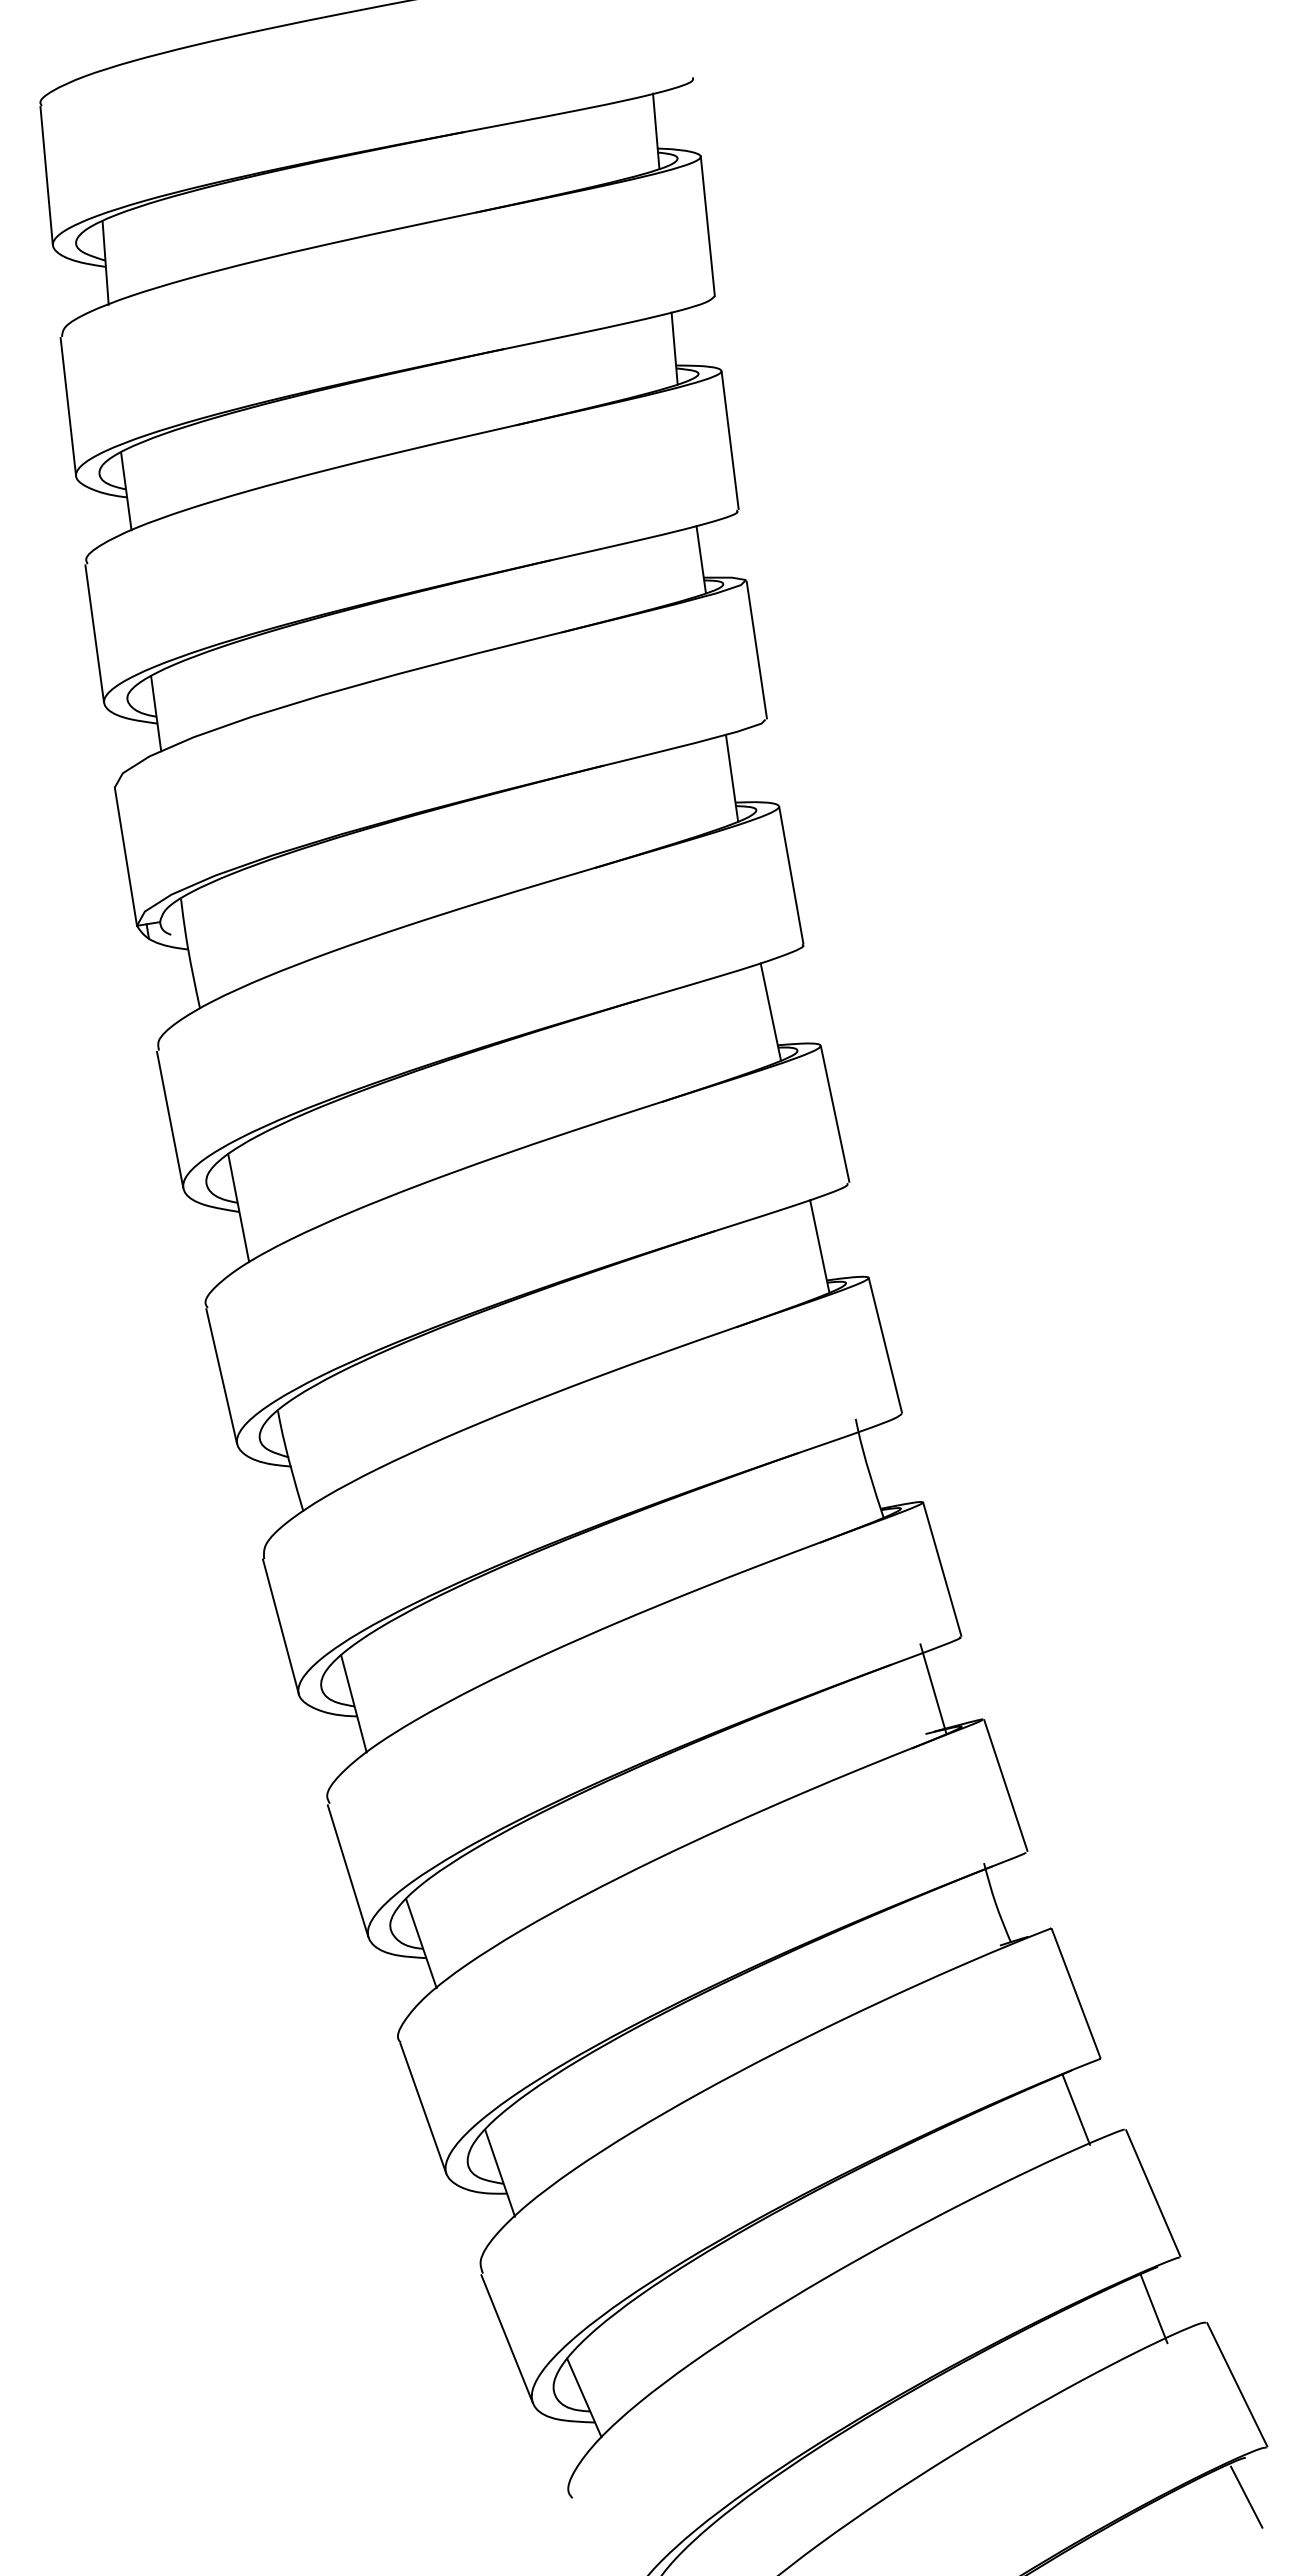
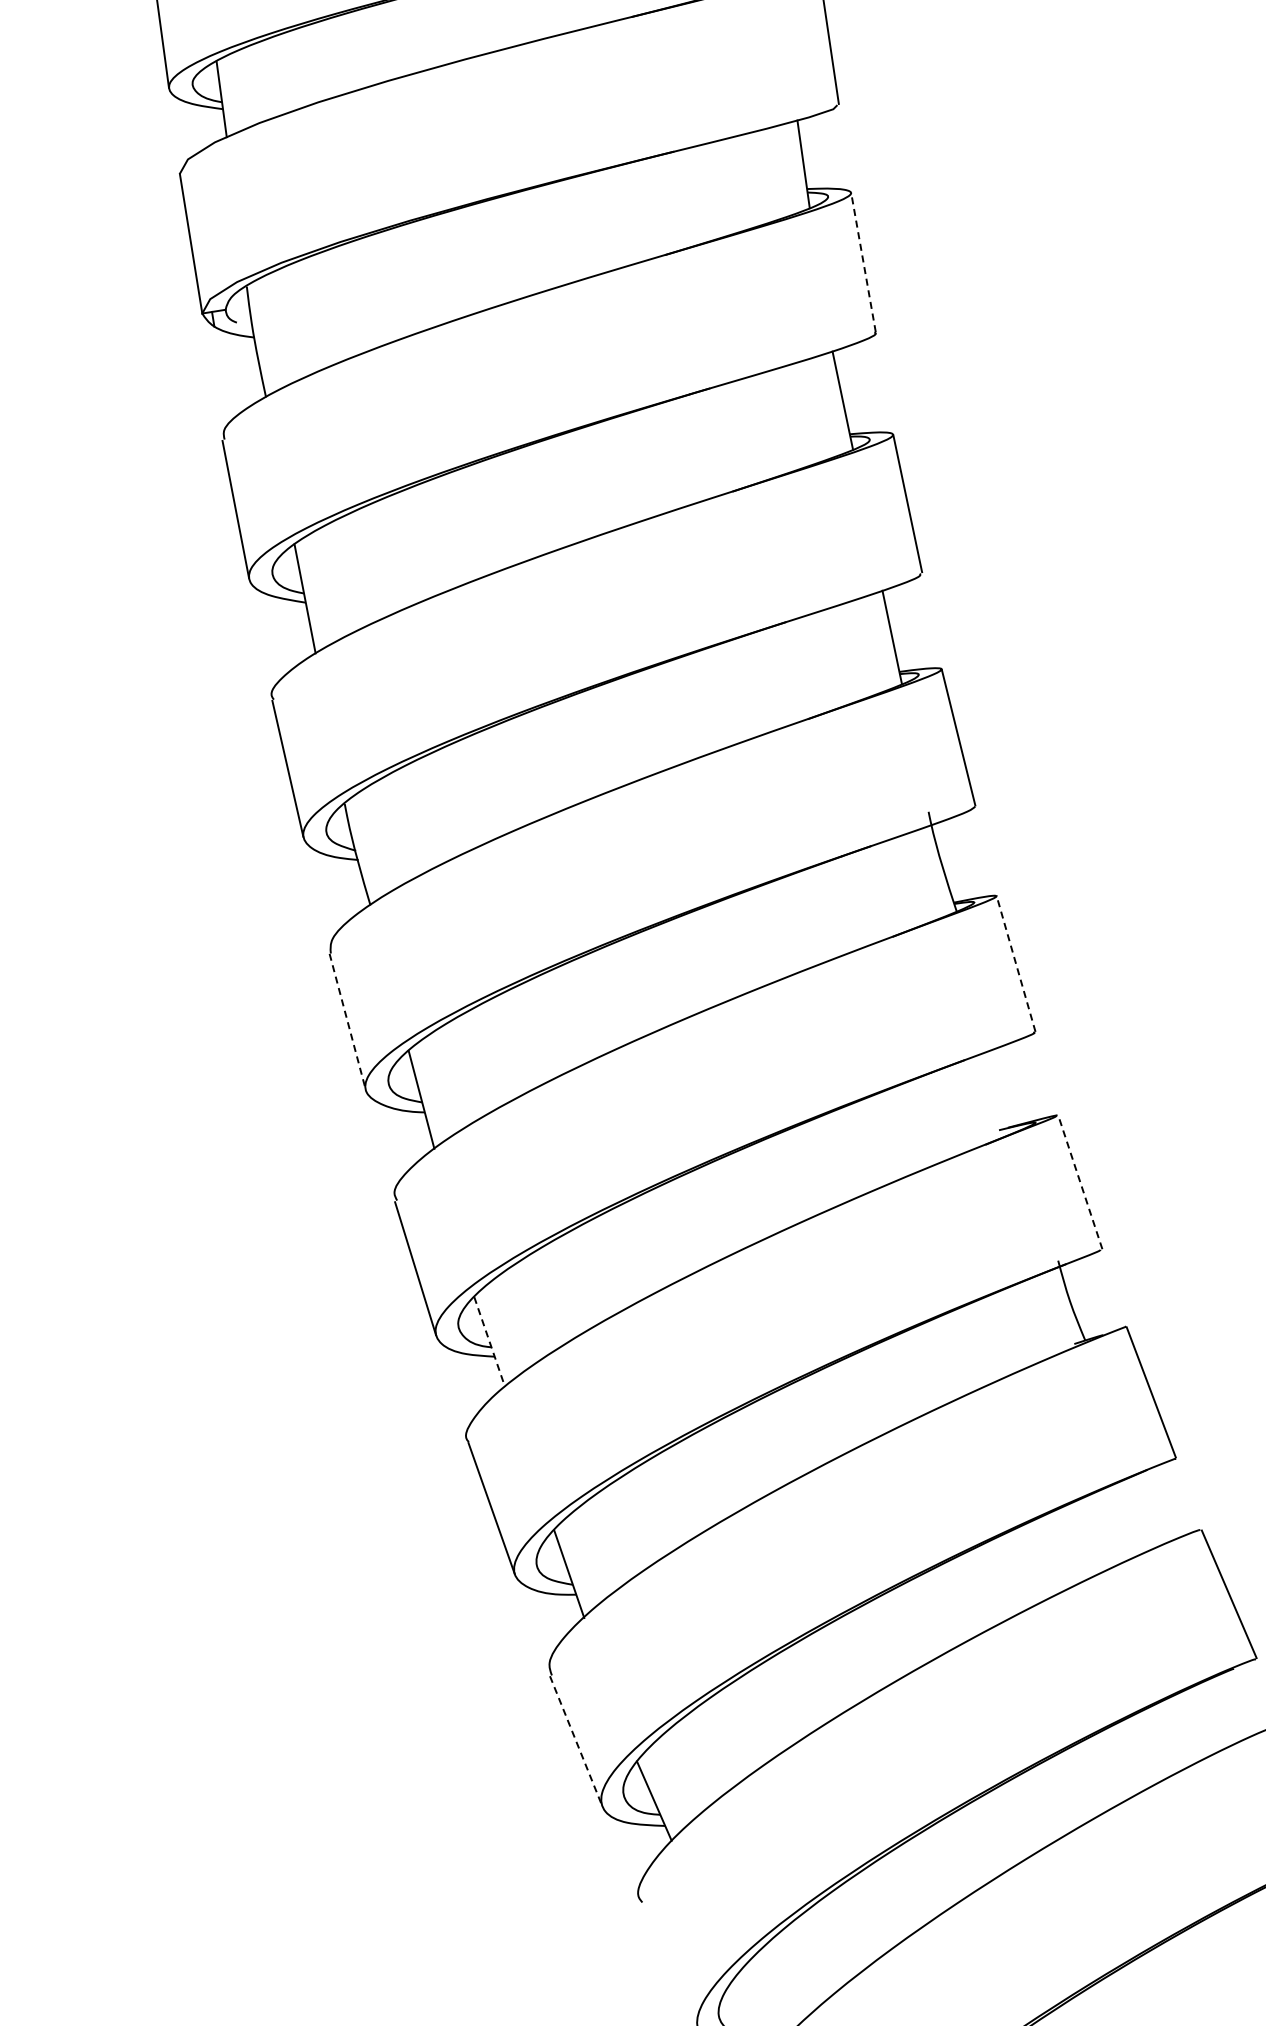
line: (791, 875) -> (863, 262), solid -> dashed
line: (942, 1569) -> (1016, 963), solid -> dashed
line: (280, 1626) -> (347, 1021), solid -> dashed
line: (933, 1689) -> (1007, 1085), removed
line: (1005, 1785) -> (1079, 1182), solid -> dashed
line: (421, 1944) -> (489, 1342), solid -> dashed
line: (1075, 2109) -> (1150, 1509), removed
line: (1153, 2308) -> (1229, 1710), removed
line: (507, 2338) -> (576, 1741), solid -> dashed

